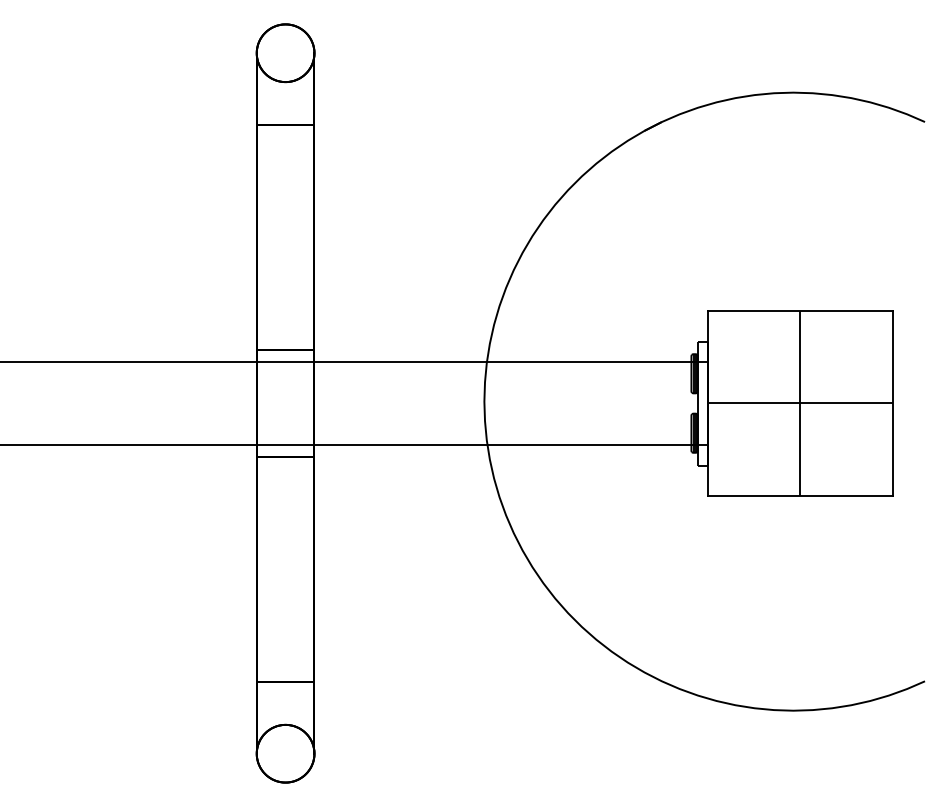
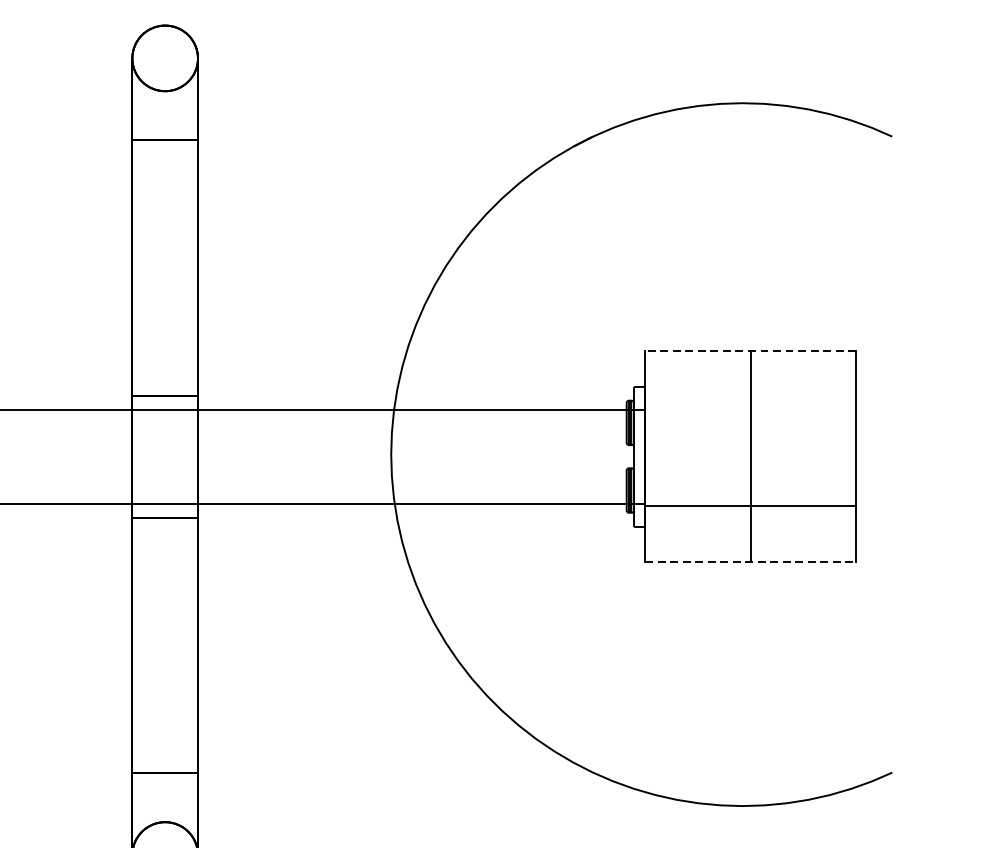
line: (800, 310) -> (750, 350), solid -> dashed
line: (800, 403) -> (750, 505), moved
line: (800, 496) -> (750, 562), solid -> dashed

